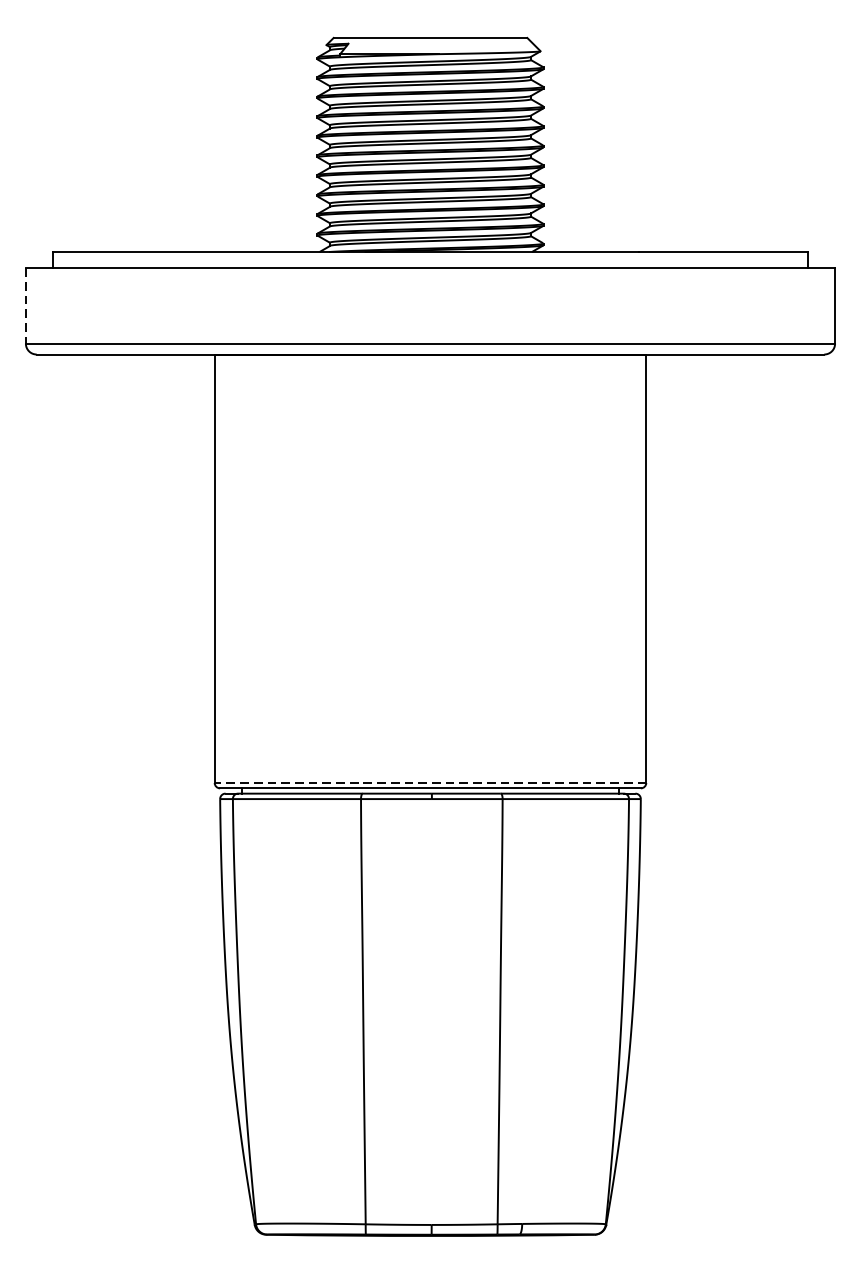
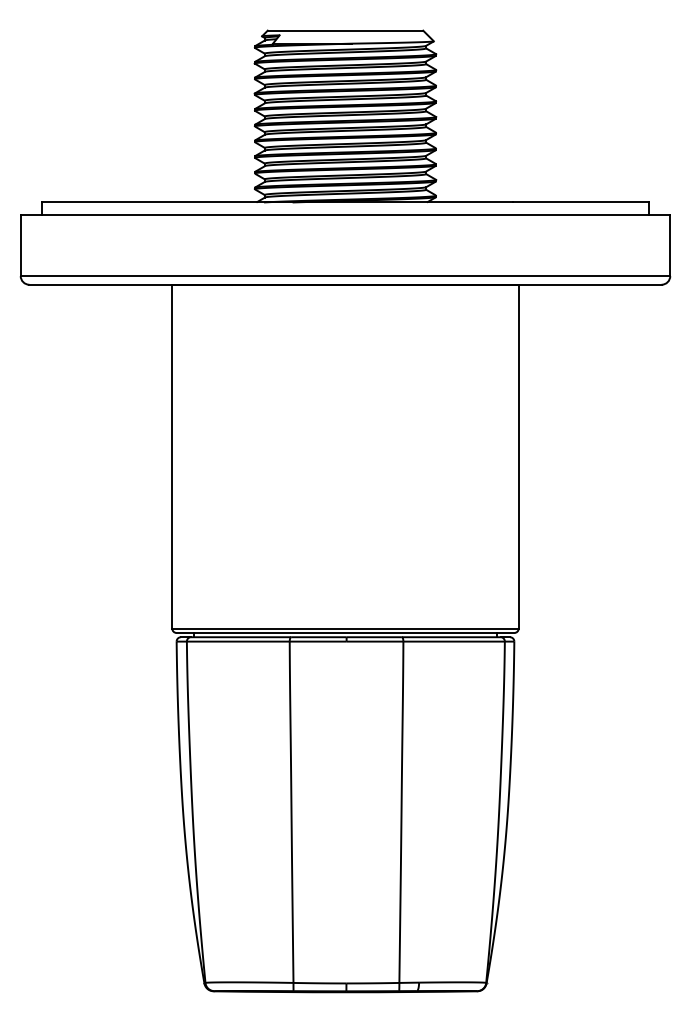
line: (25, 306) -> (20, 246), dashed -> solid
line: (430, 782) -> (345, 628), dashed -> solid

